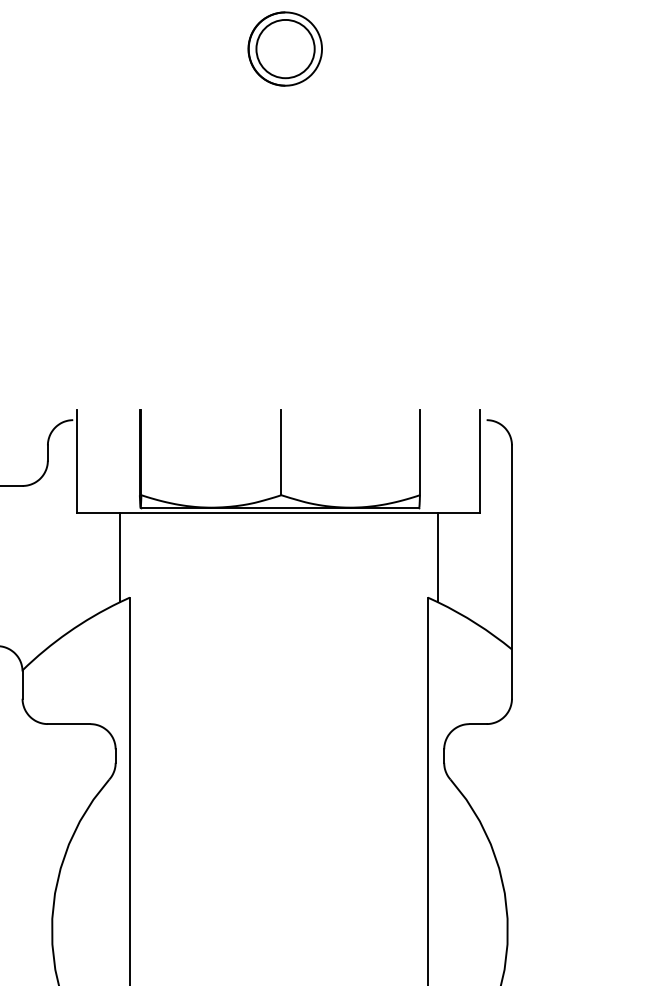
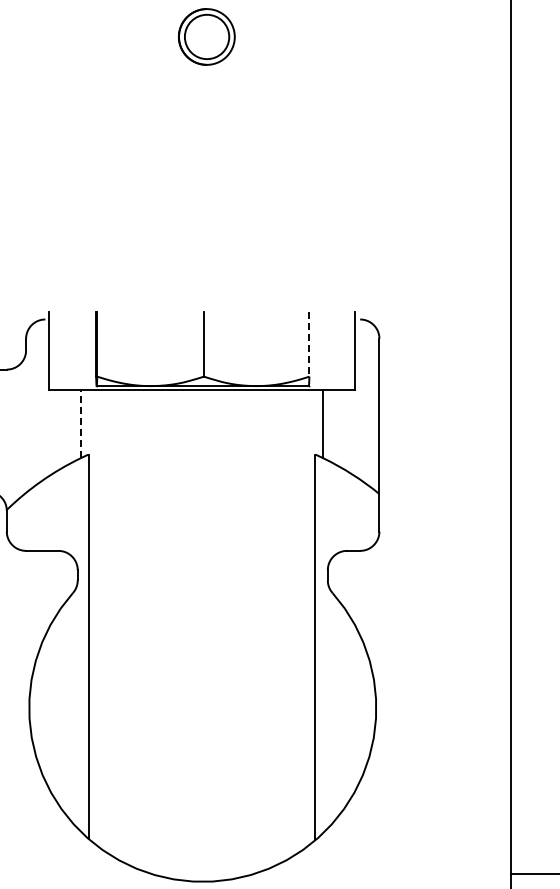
line: (420, 453) -> (309, 344), solid -> dashed
line: (119, 556) -> (80, 423), solid -> dashed

